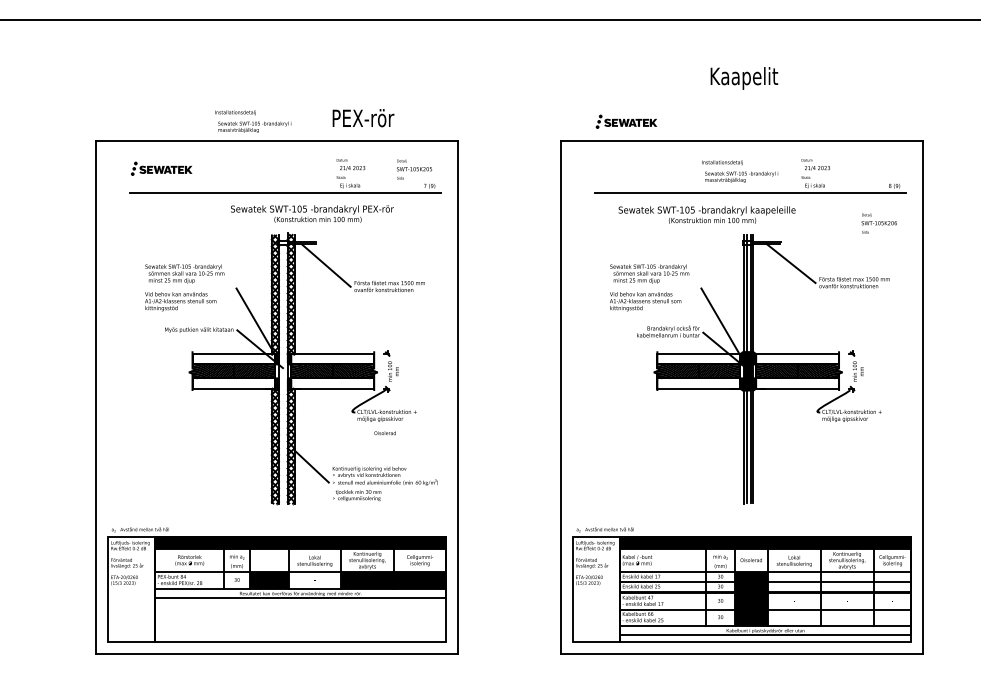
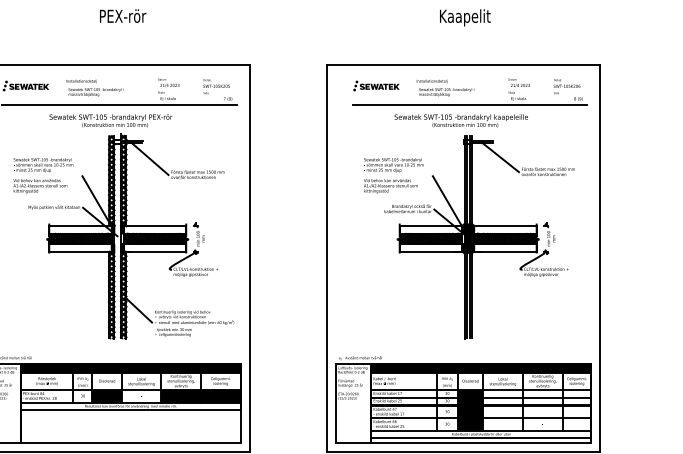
text: (363, 118) -> (123, 16), moved
text: (253, 121) -> (95, 88), moved
part: (625, 121) -> (375, 85), moved
text: (740, 171) -> (445, 88), moved
text: (312, 213) -> (111, 120), moved
text: (706, 214) -> (460, 120), moved
text: (878, 223) -> (566, 86), moved
text: (384, 433) -> (106, 381), moved

